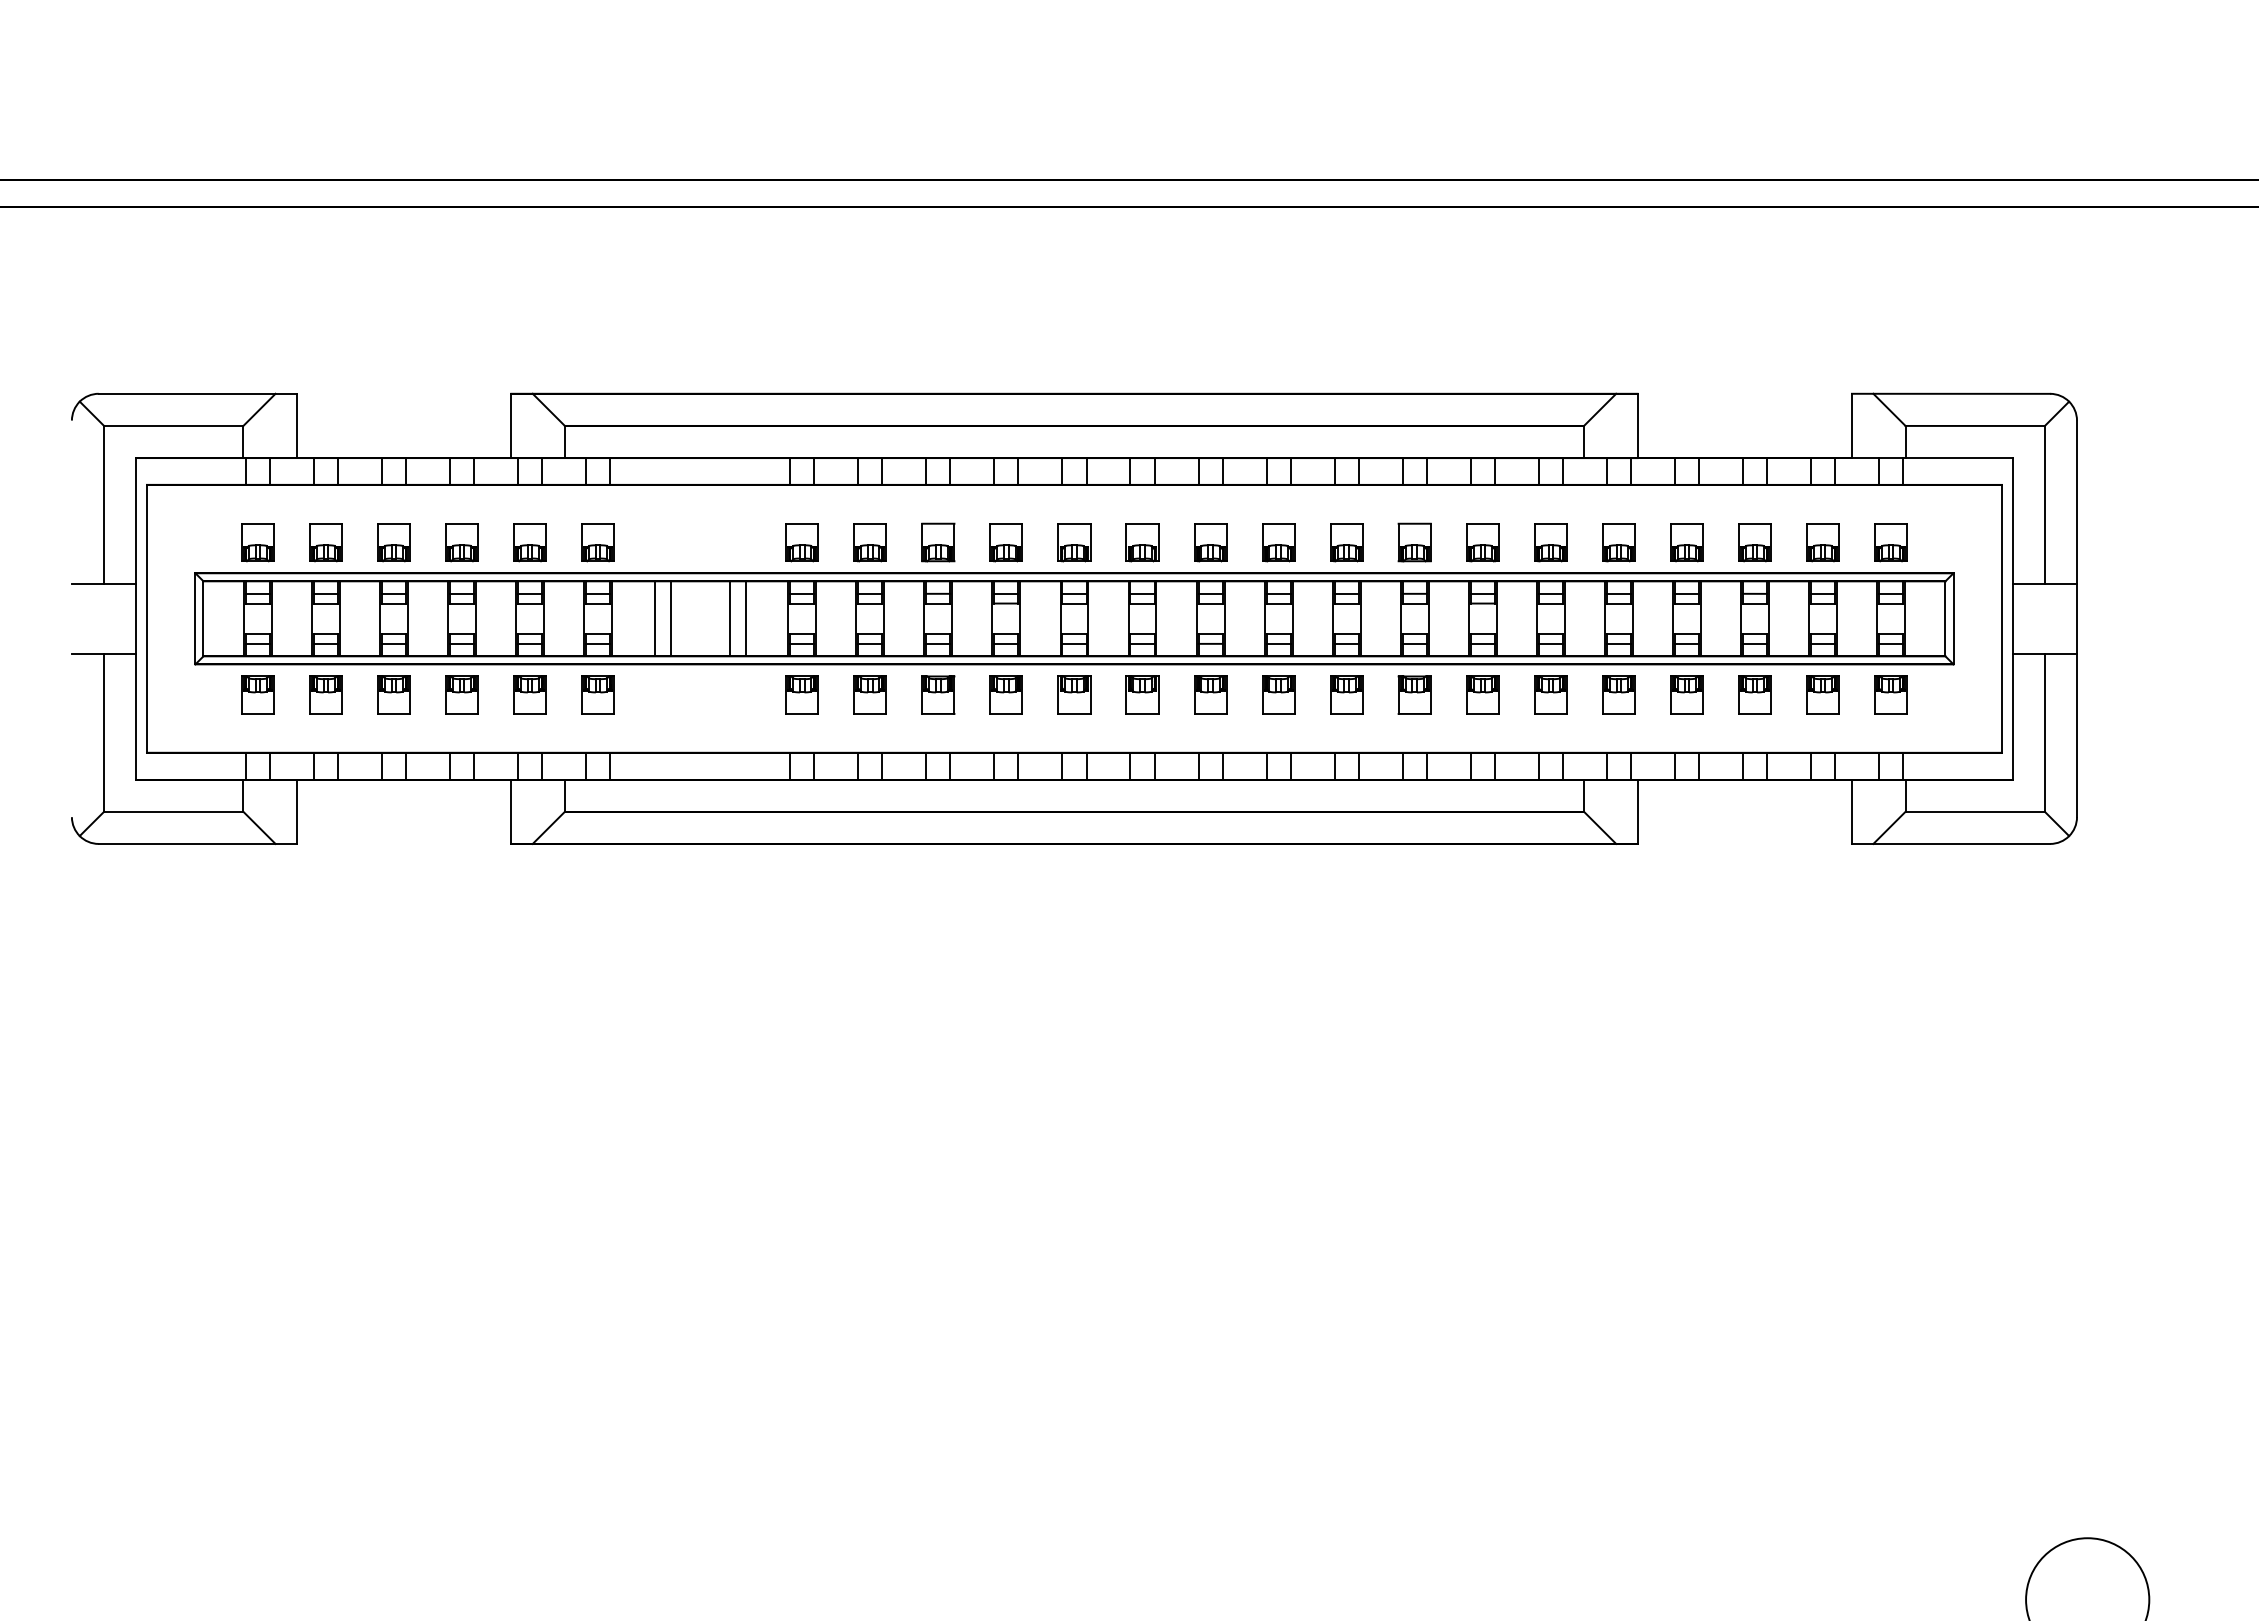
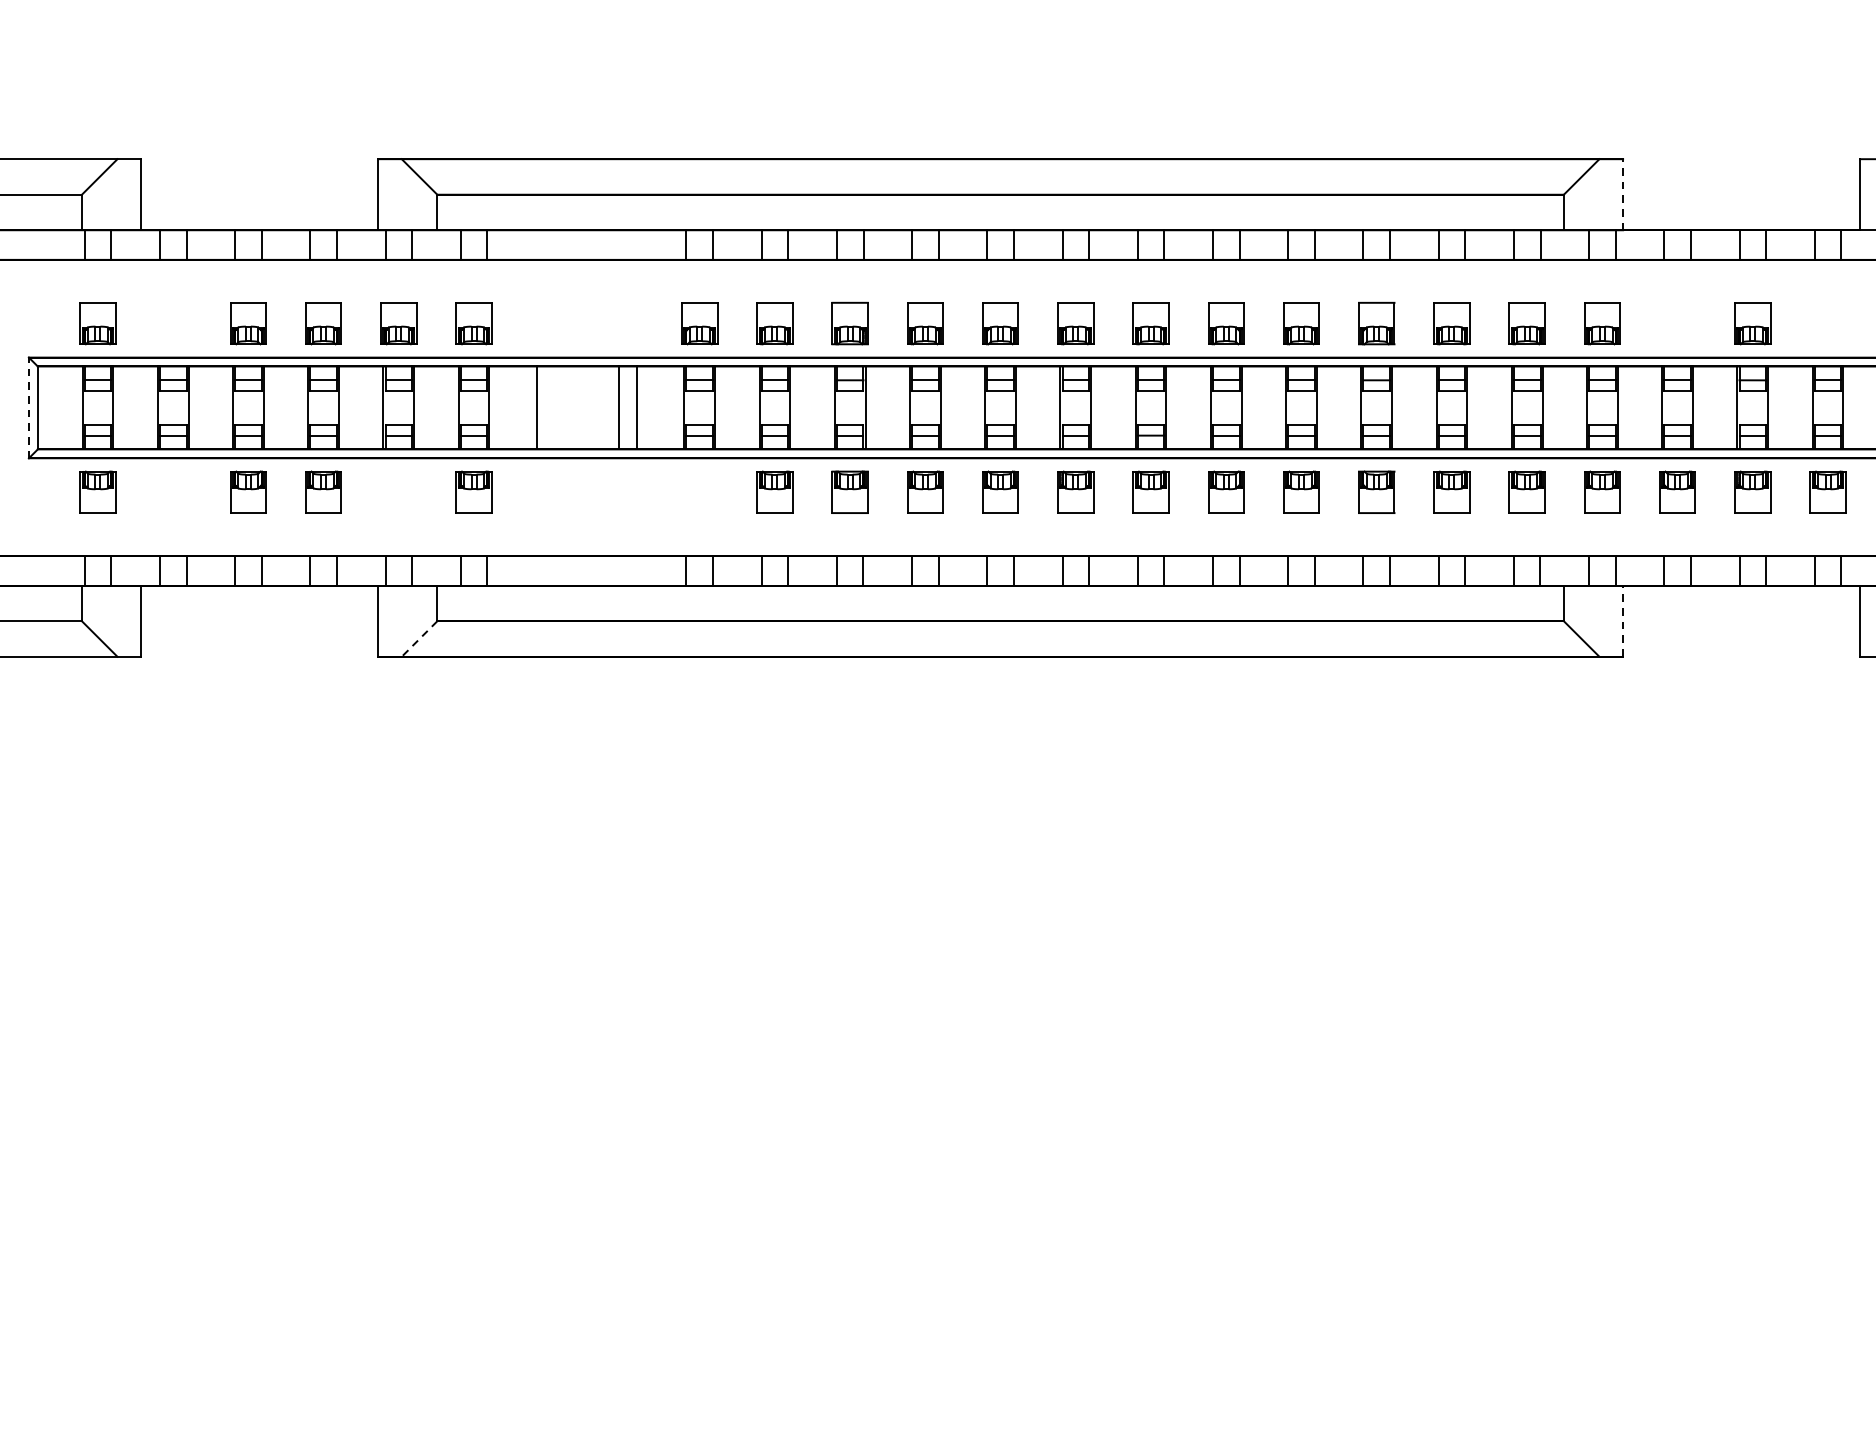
line: (1637, 425) -> (1622, 194), solid -> dashed
part: (325, 542) -> (172, 323), removed
part: (1686, 542) -> (1677, 323), removed
part: (1822, 542) -> (1827, 323), removed
line: (195, 618) -> (28, 407), solid -> dashed
line: (670, 618) -> (554, 407), removed
part: (325, 694) -> (172, 491), removed
part: (529, 694) -> (398, 491), removed
part: (801, 694) -> (698, 491), removed
line: (1637, 811) -> (1622, 620), solid -> dashed
line: (548, 827) -> (419, 638), solid -> dashed

